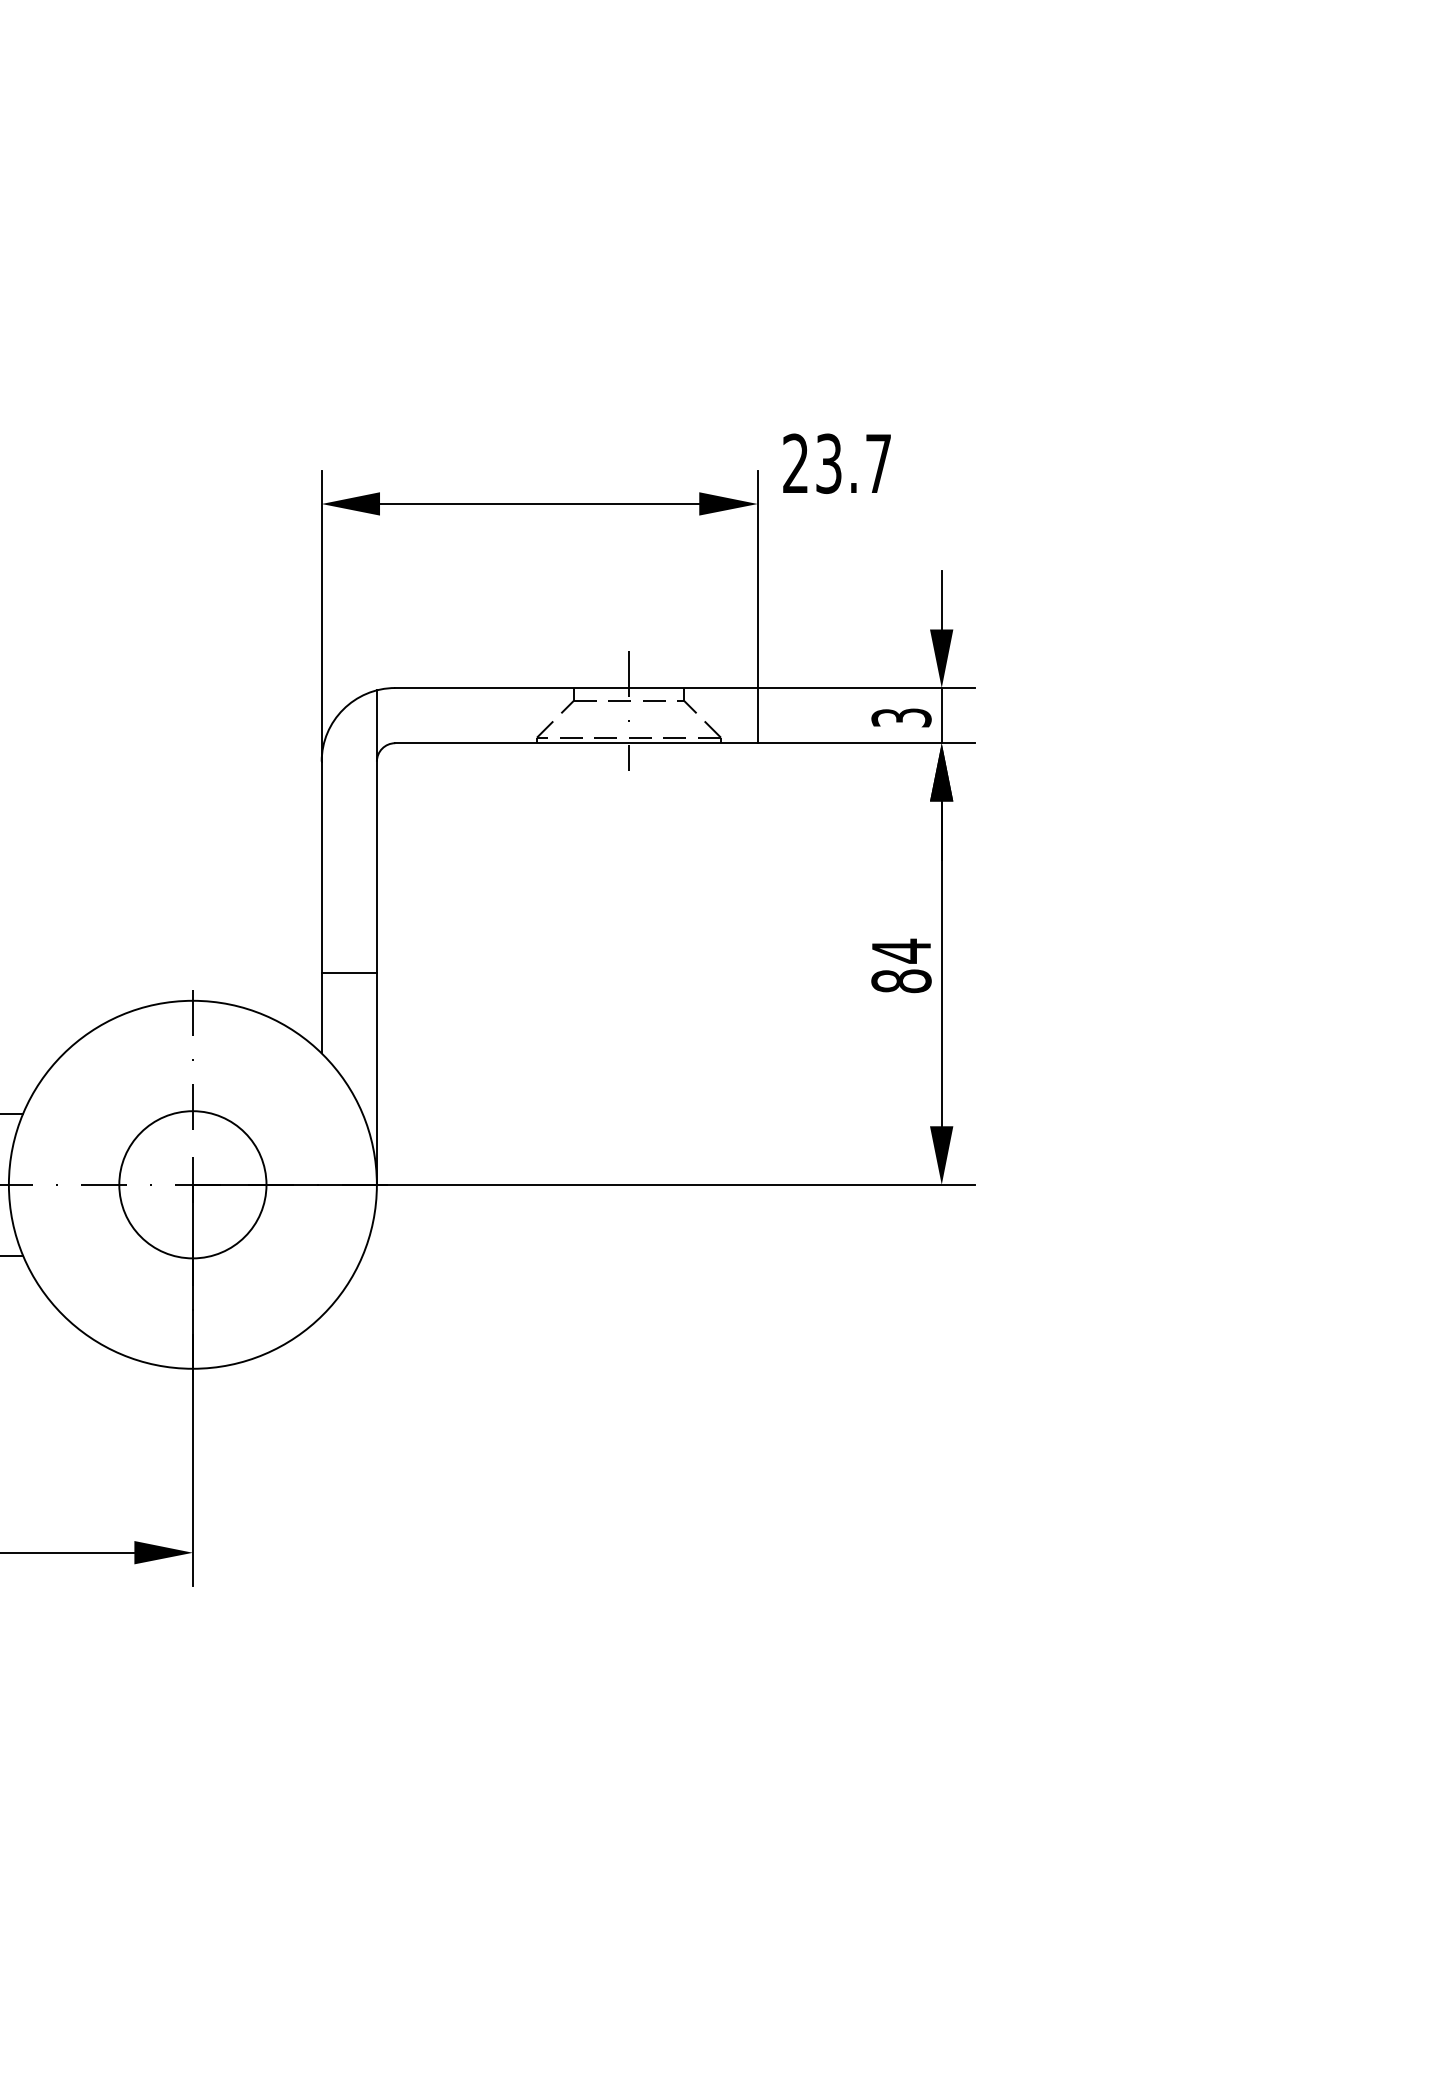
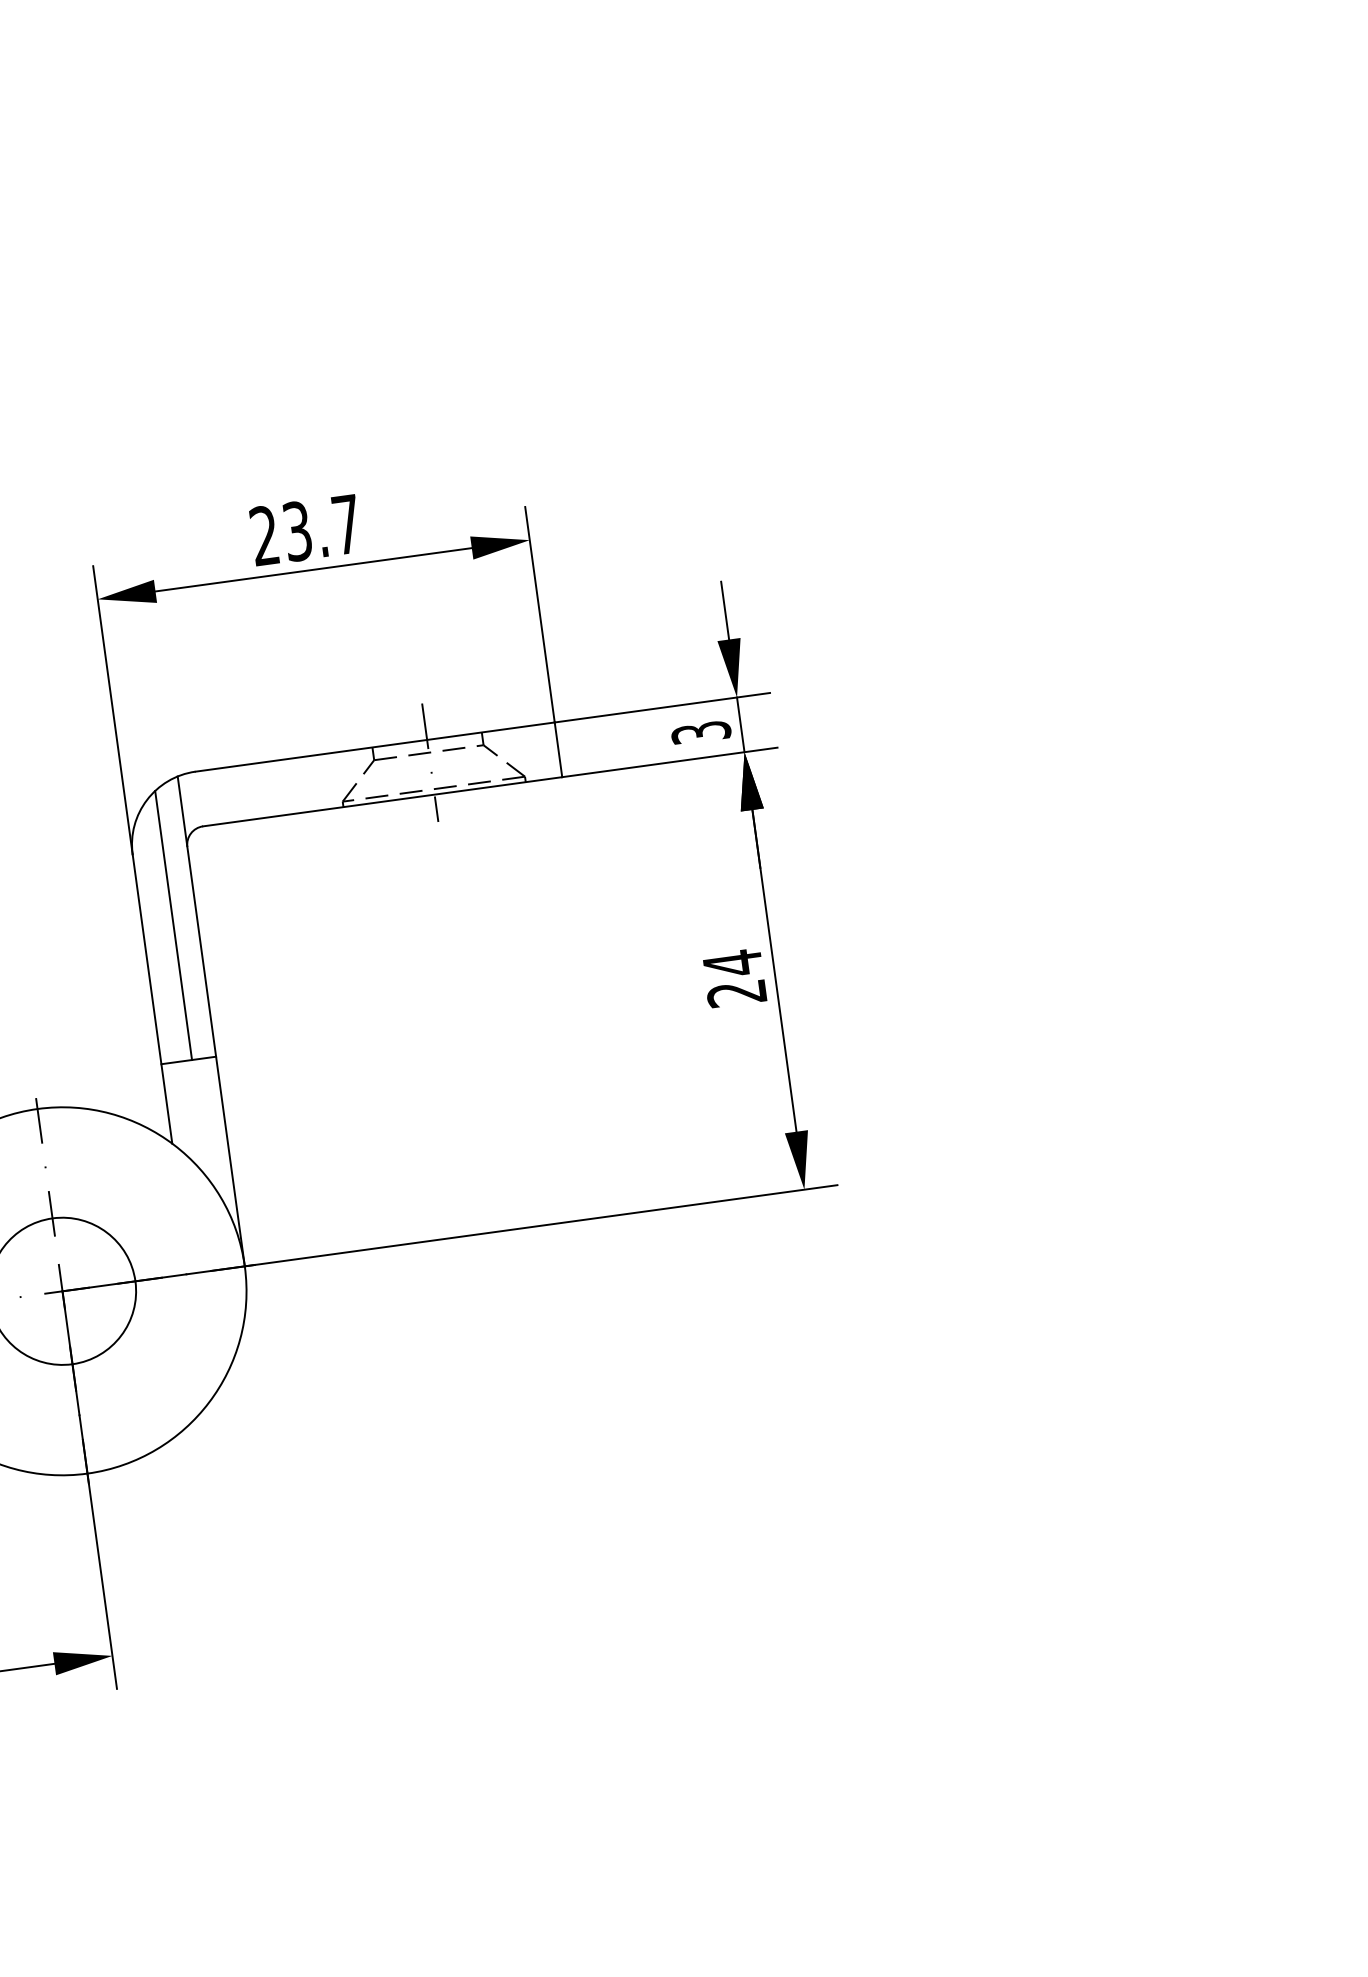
text: (836, 463) -> (305, 530), moved
line: (352, 837) -> (173, 925), added
text: (901, 981) -> (736, 993), 84 -> 24

